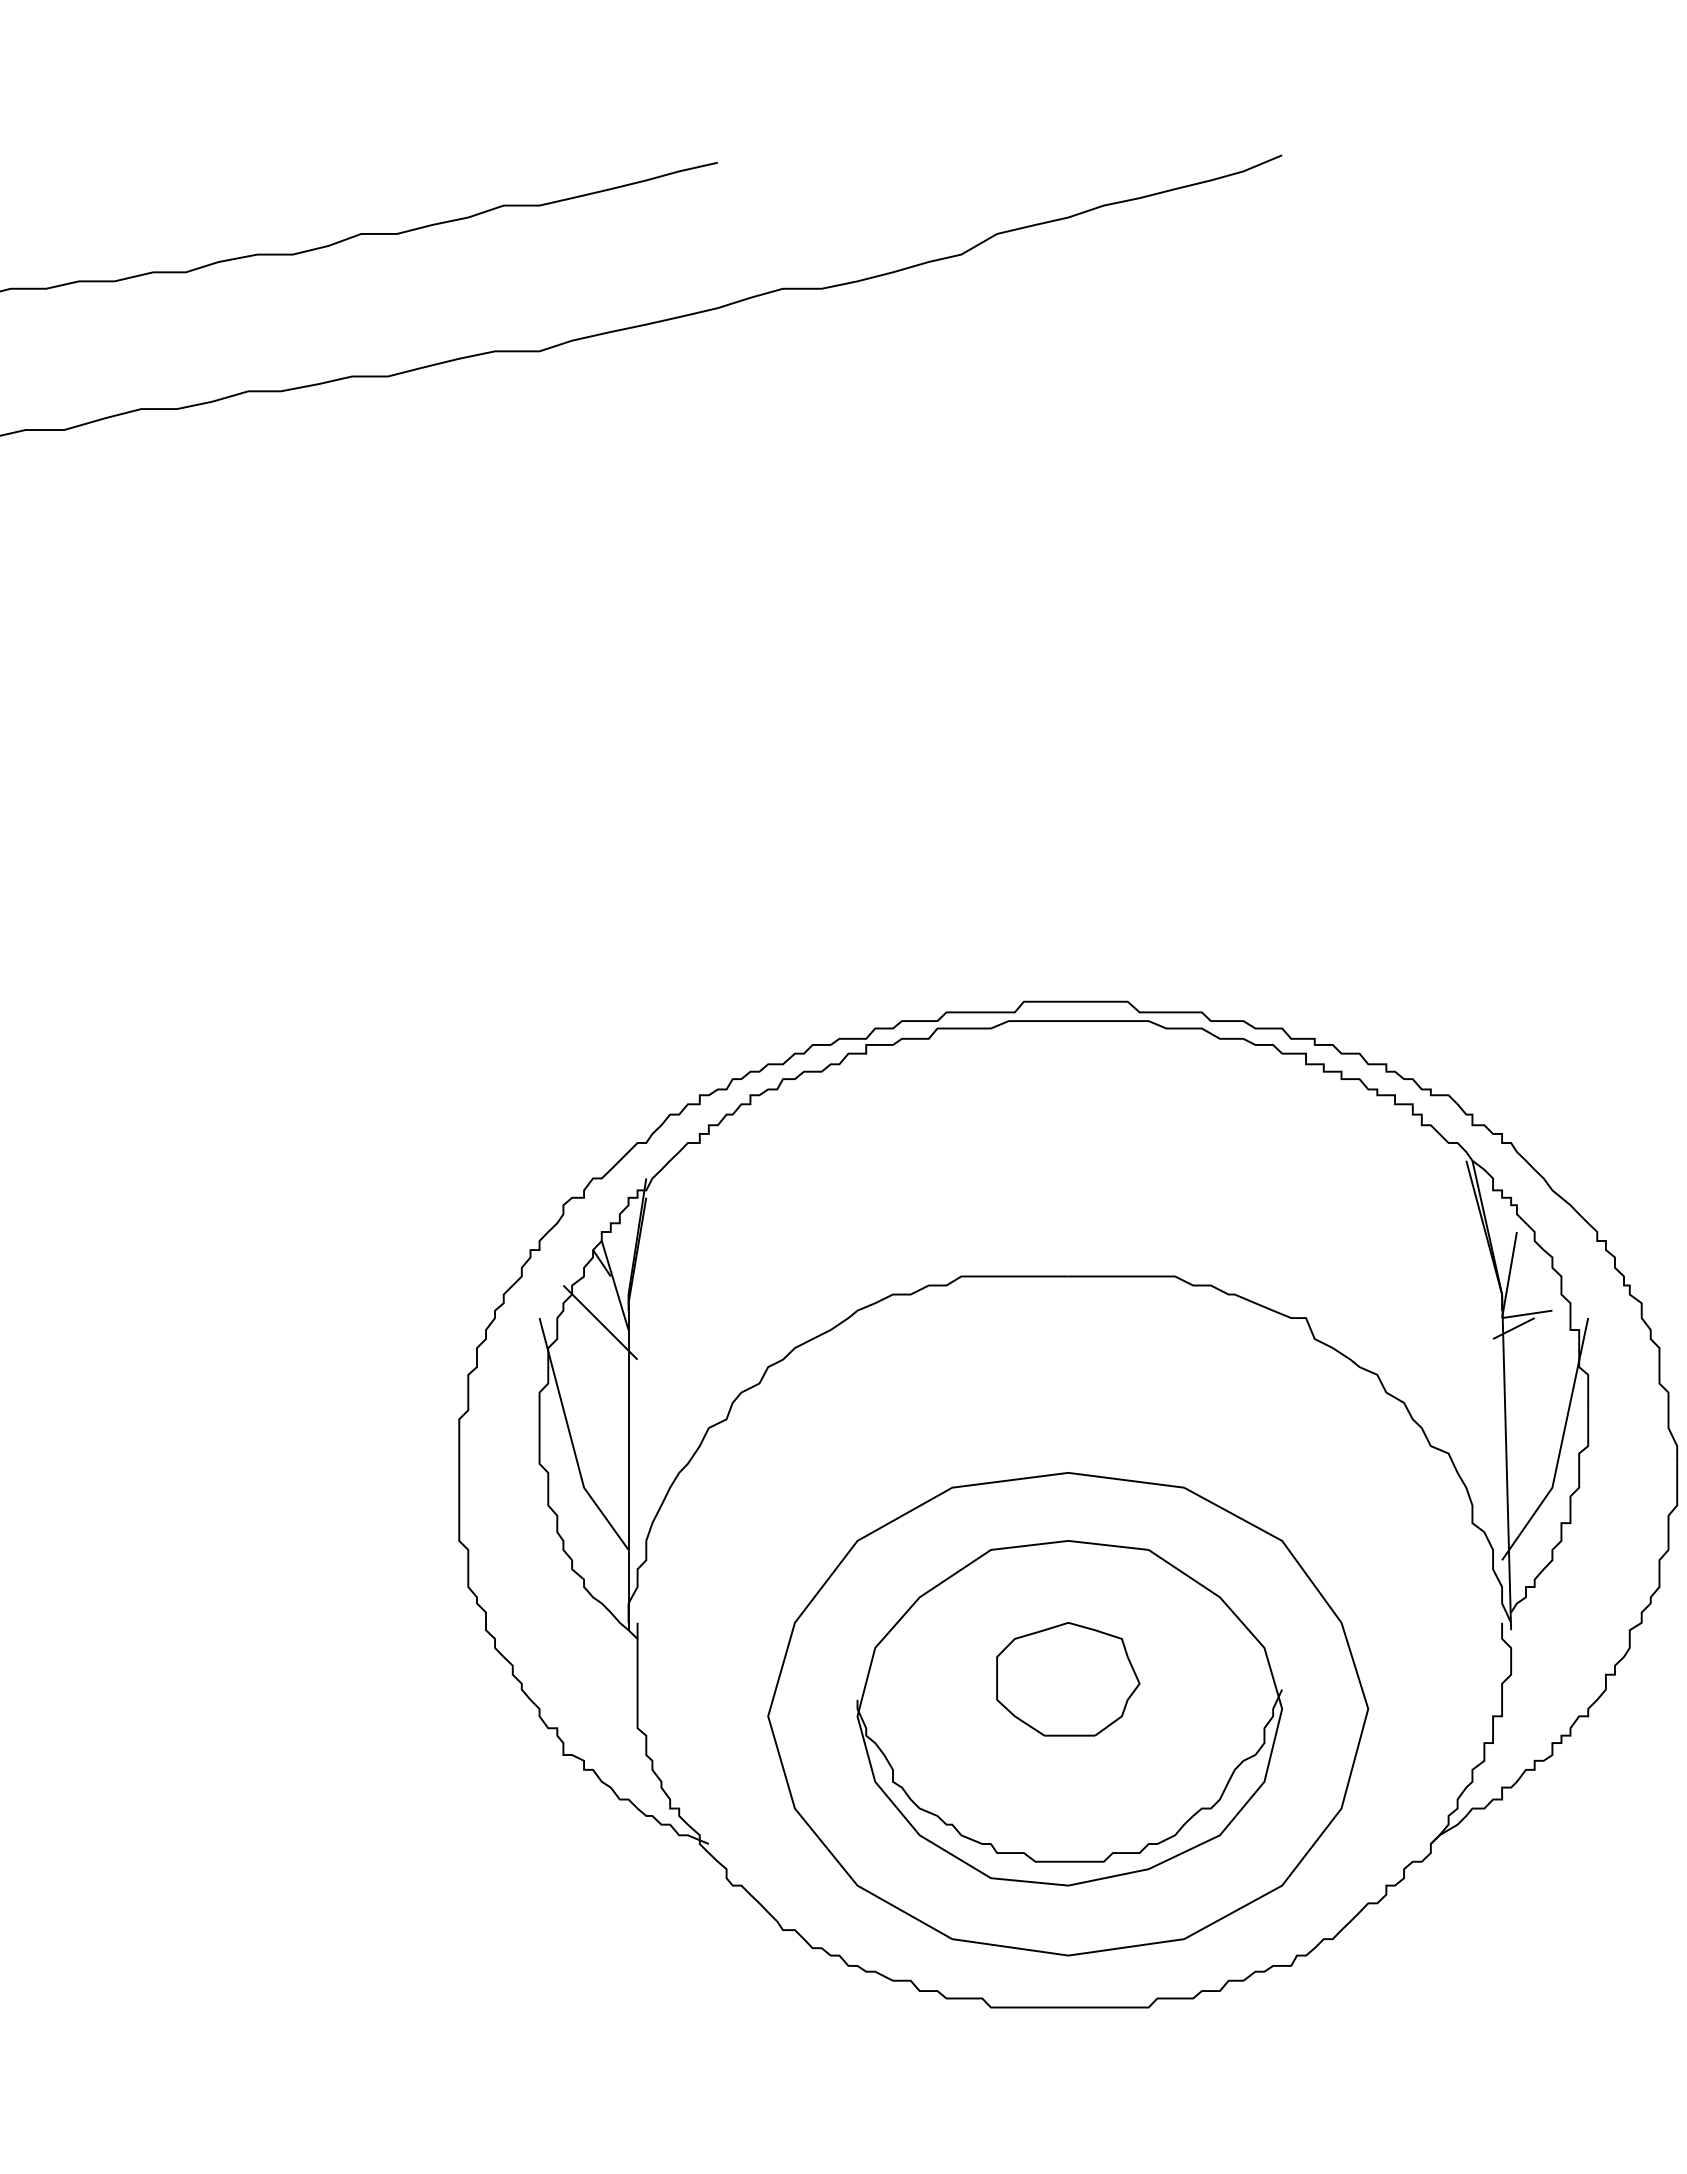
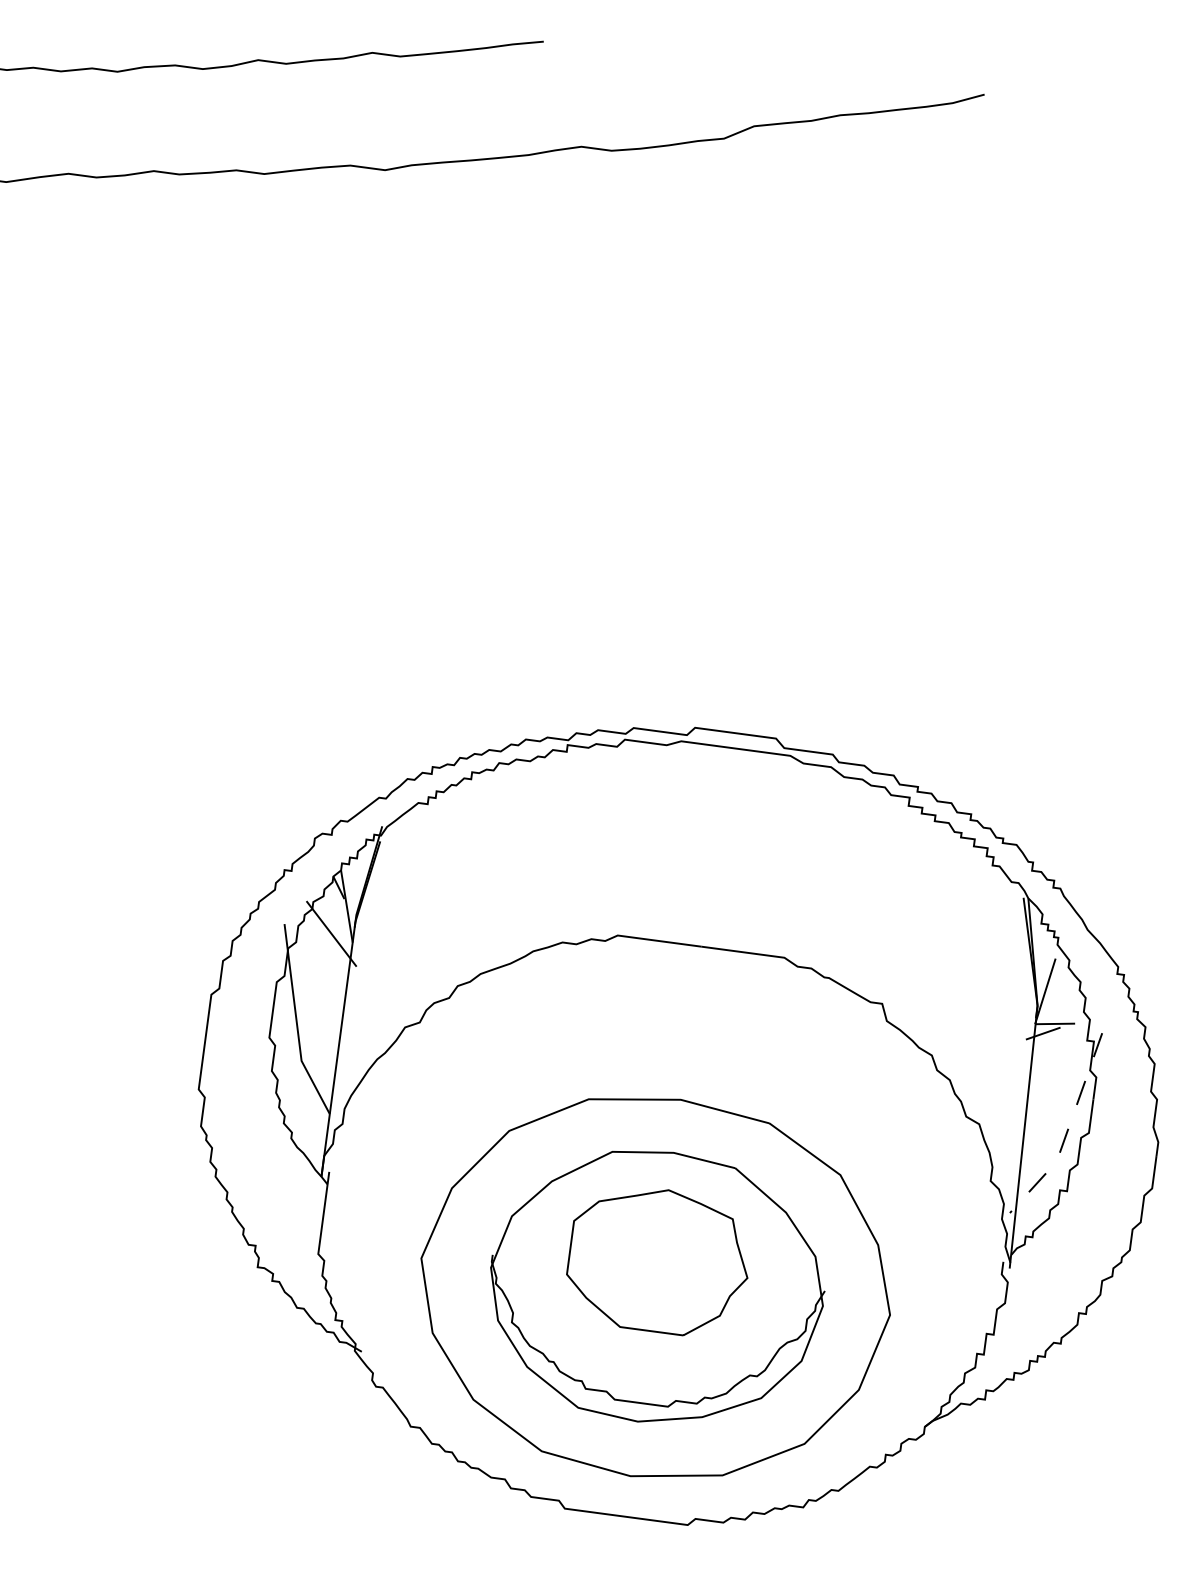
line: (1561, 1446) -> (1068, 1130), solid -> dashed
part: (1068, 1679) -> (659, 1260), size x1.6

